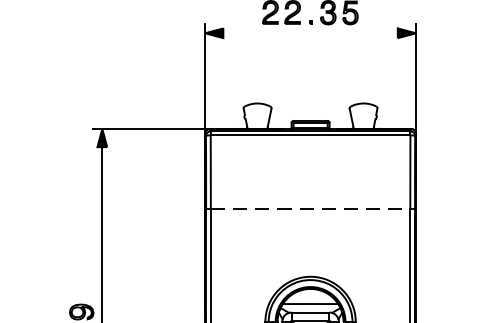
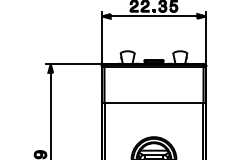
line: (309, 33) -> (153, 16), added
line: (311, 208) -> (154, 103), dashed -> solid

